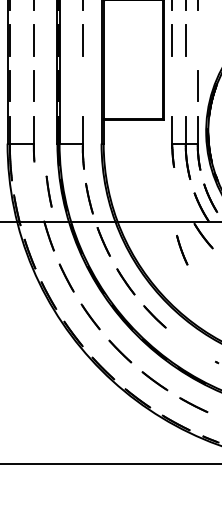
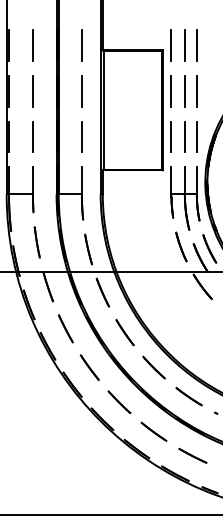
line: (197, 40) -> (196, 91), added
line: (82, 85) -> (81, 136), added
line: (172, 85) -> (171, 136), added
line: (185, 85) -> (184, 136), added
line: (48, 191) -> (36, 242), moved
line: (182, 249) -> (181, 246), moved
line: (189, 345) -> (188, 396), added

